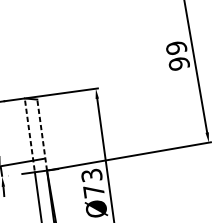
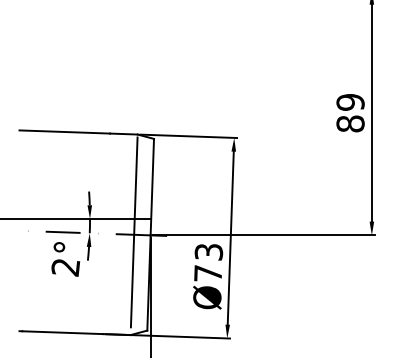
text: (179, 63) -> (350, 123), 99 -> 89
line: (42, 134) -> (152, 186), dashed -> solid
line: (29, 136) -> (135, 186), dashed -> solid

